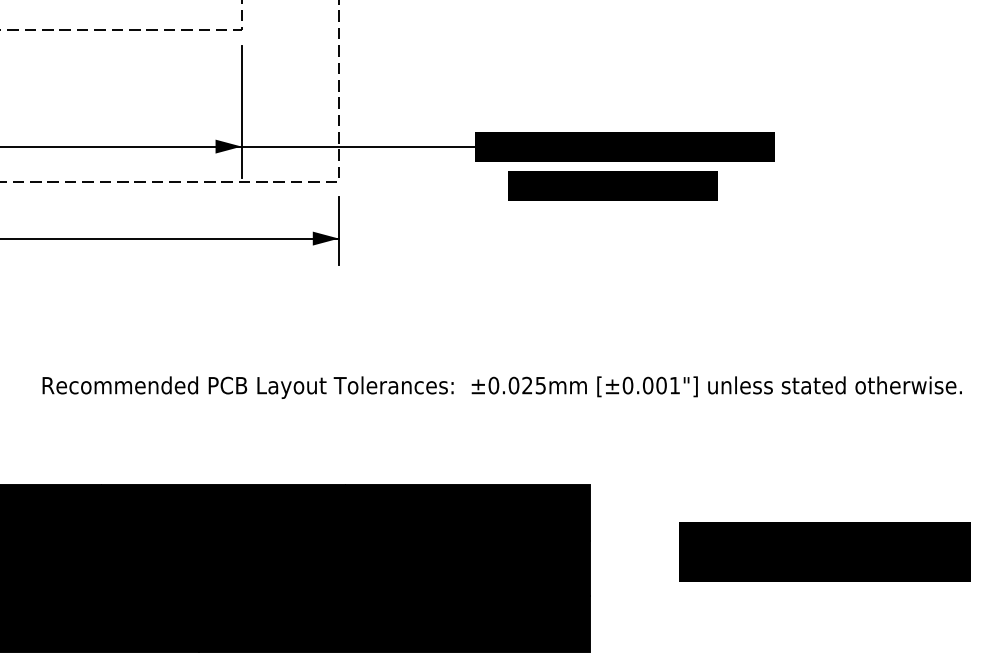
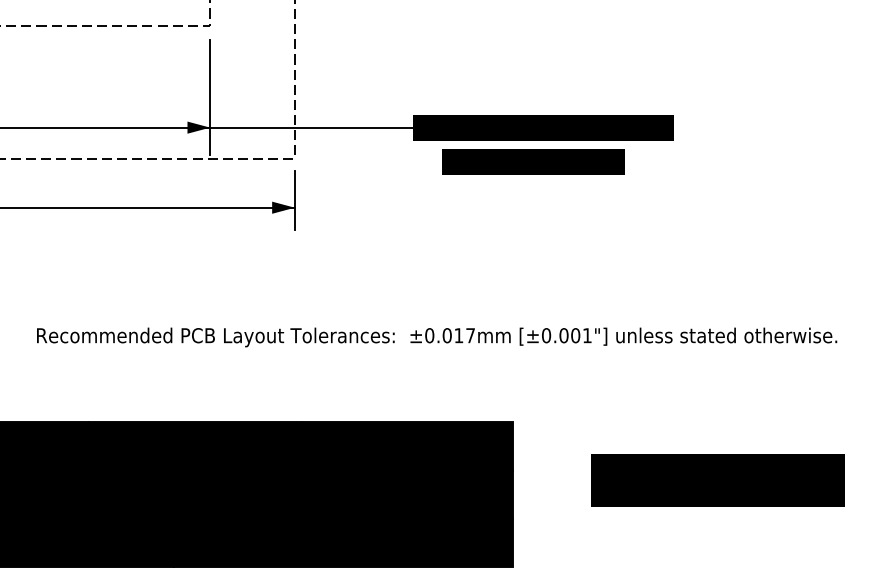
text: (533, 385) -> (464, 335), ±0.025mm -> ±0.017mm

